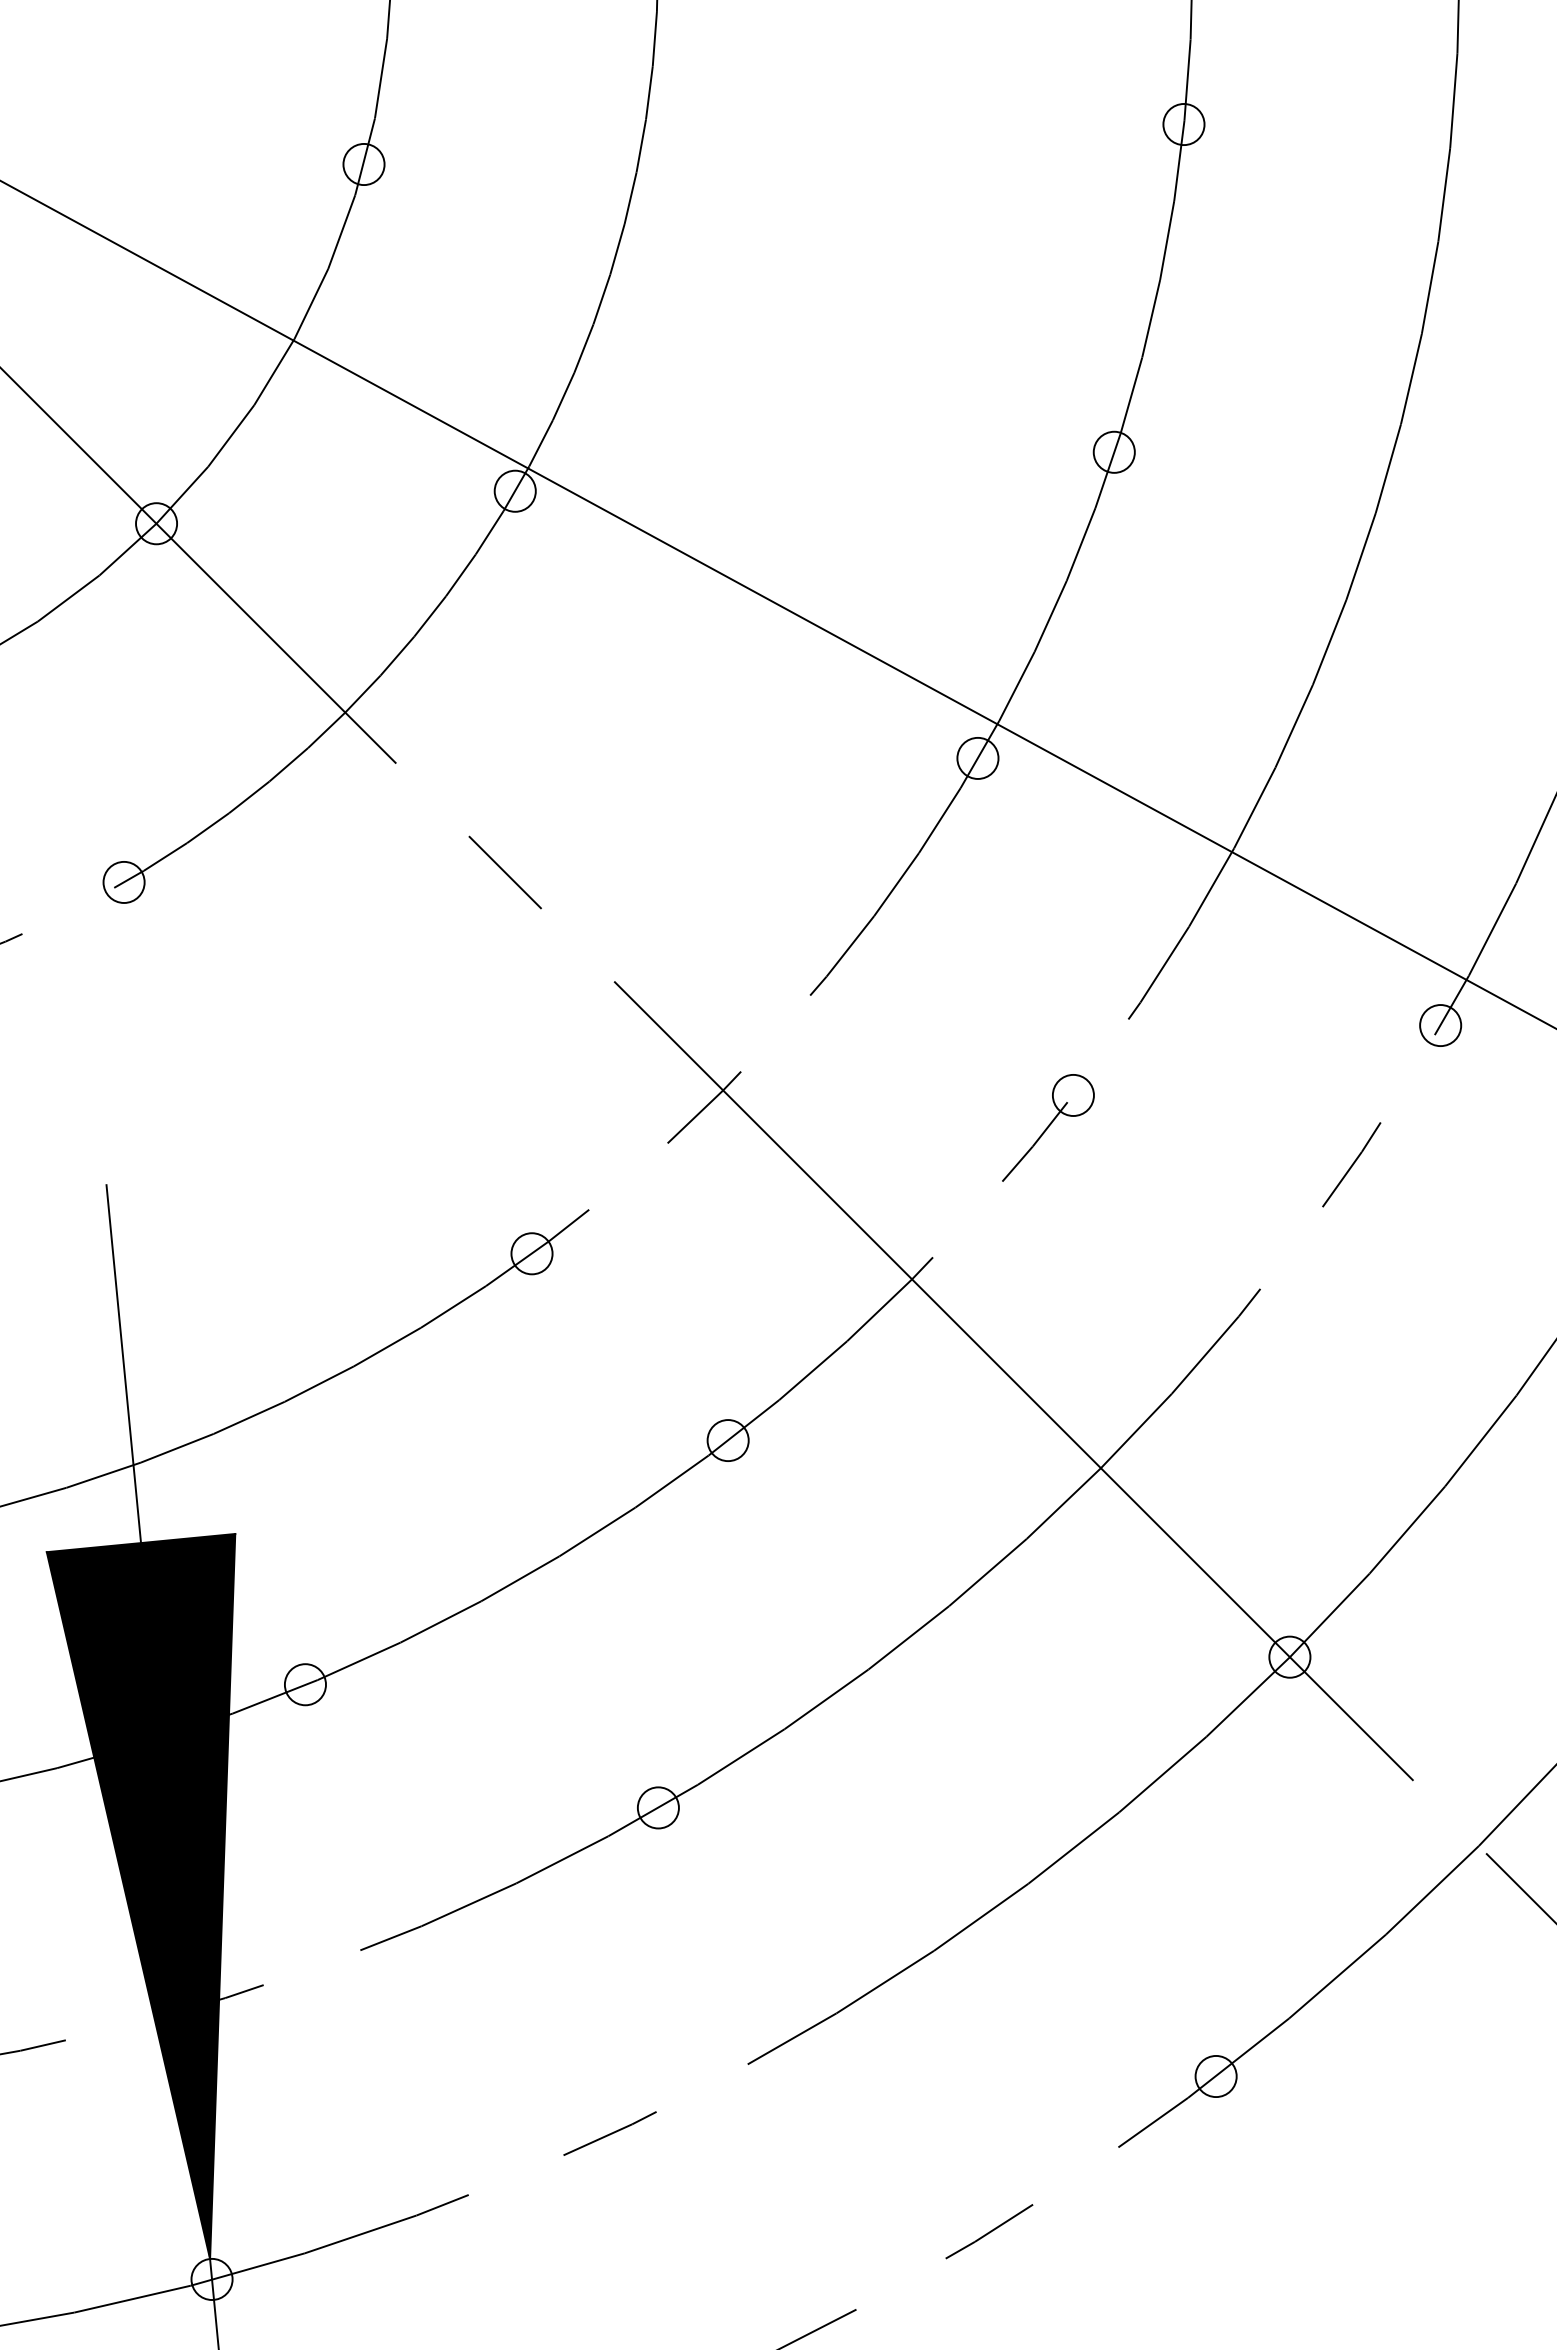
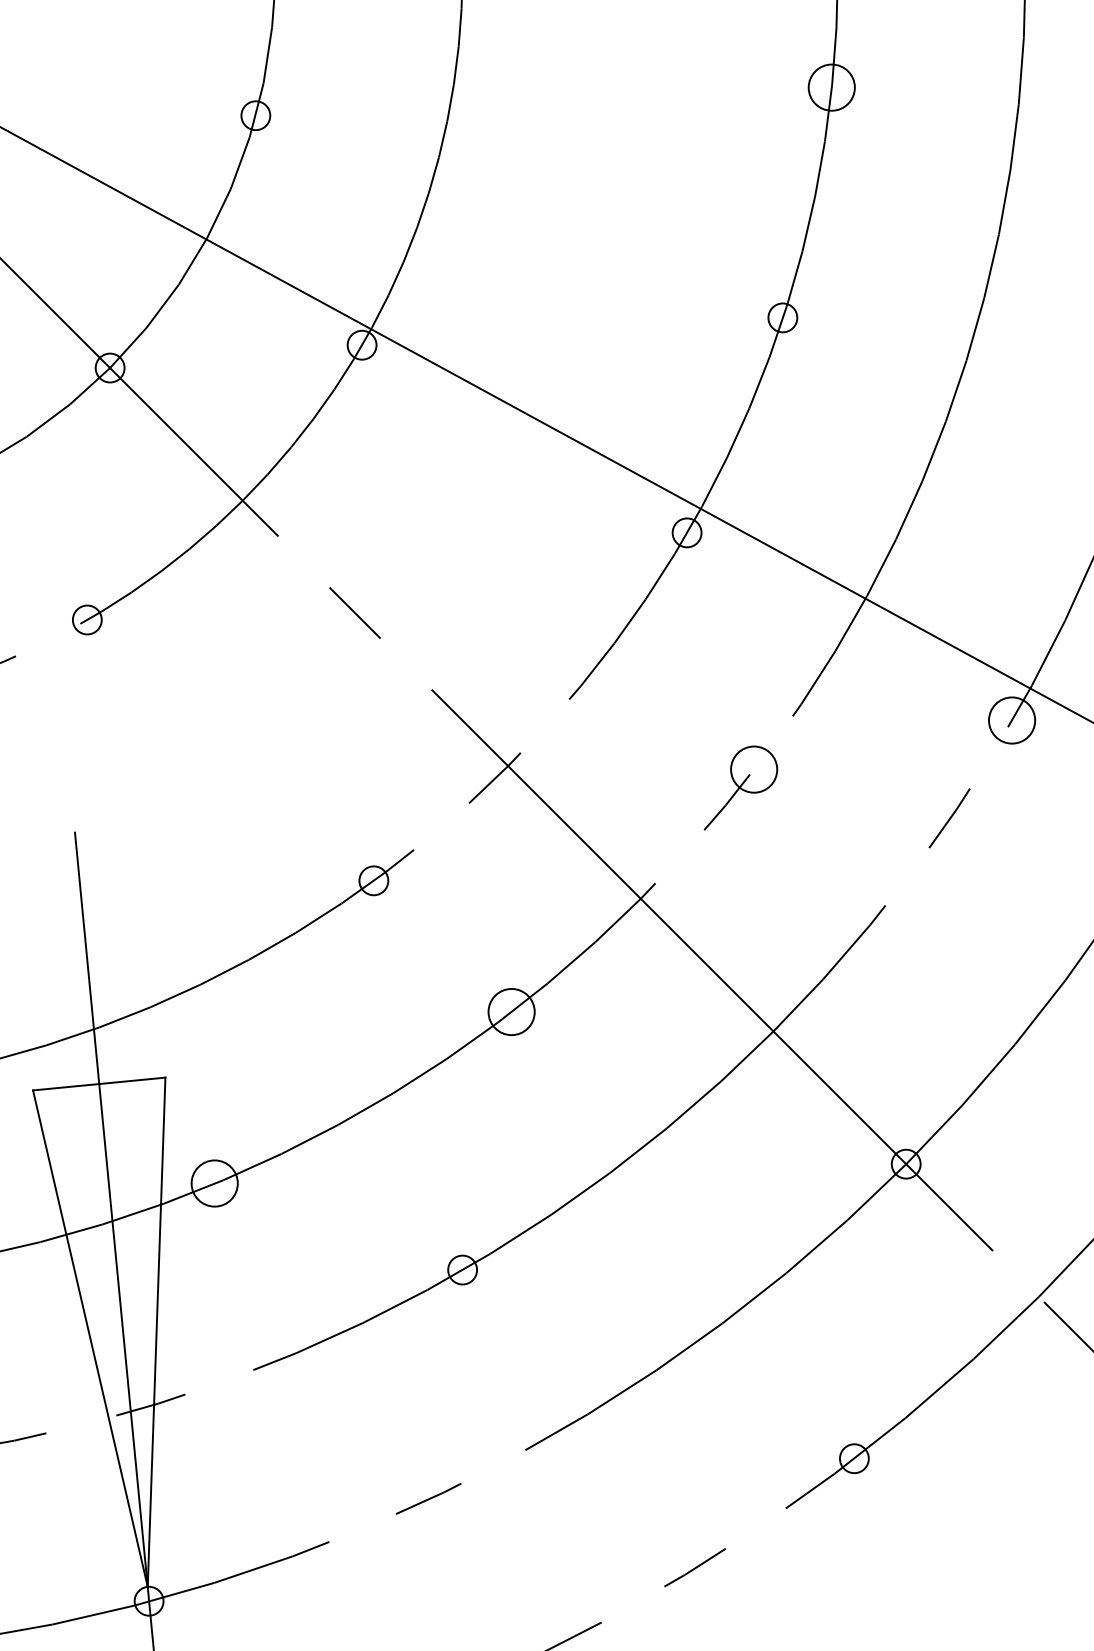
circle: (1183, 124) -> (831, 87), size x1.6
circle: (1440, 1025) -> (1011, 720), size x1.6
circle: (1072, 1094) -> (753, 768), size x1.6
circle: (727, 1440) -> (511, 1011), size x1.6
circle: (305, 1684) -> (214, 1183), size x1.6
fill: (140, 1896) -> (98, 1332), removed

